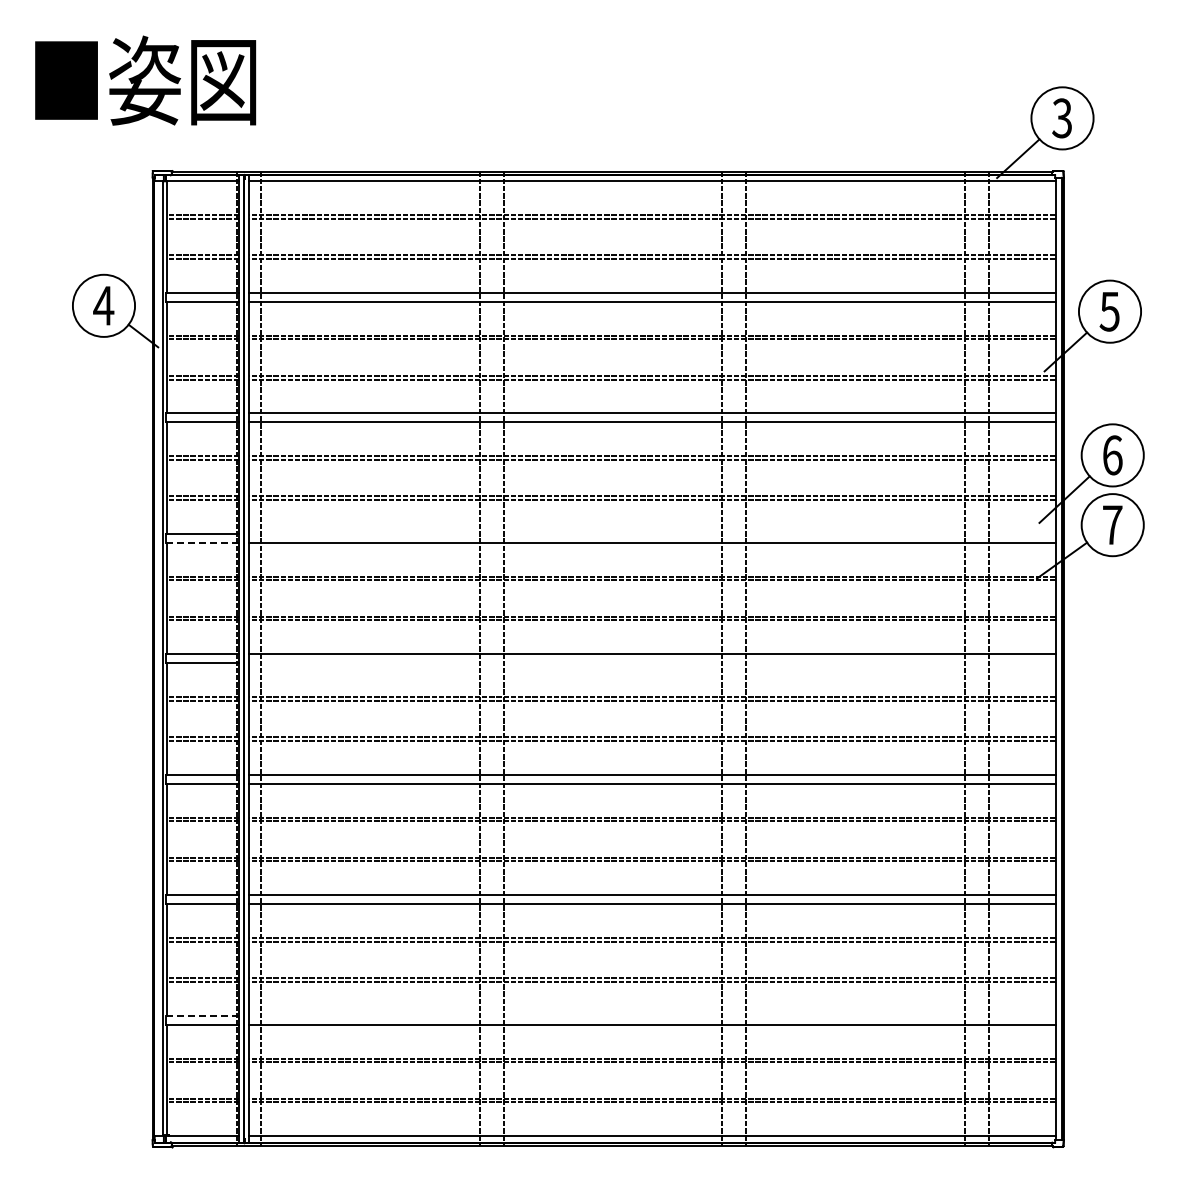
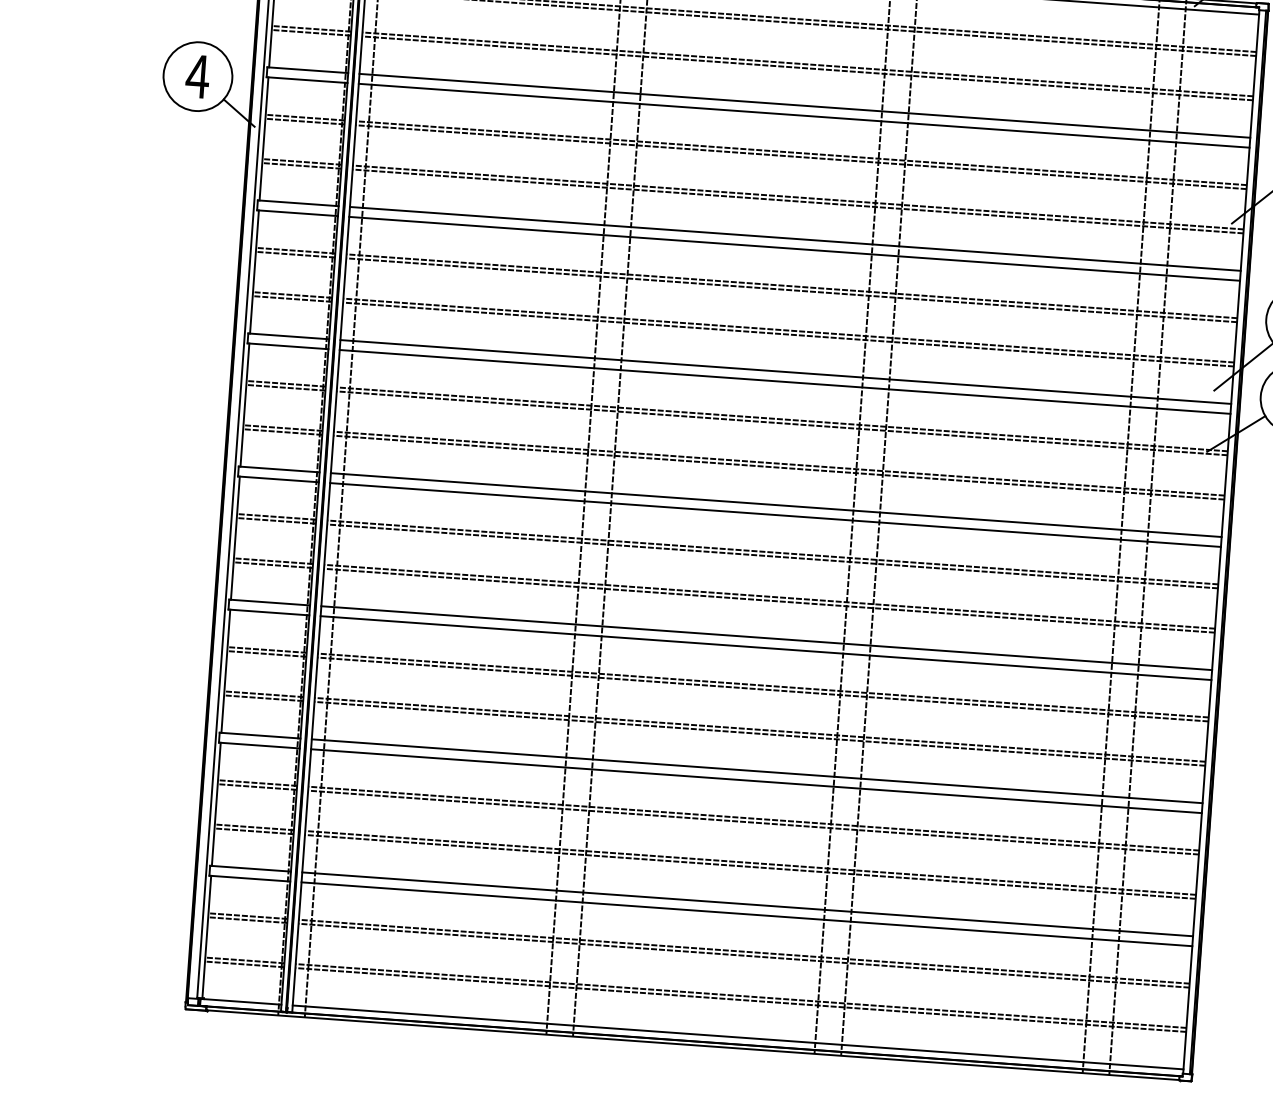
line: (652, 533) -> (785, 371), added
line: (202, 542) -> (288, 345), dashed -> solid
line: (652, 663) -> (775, 515), added
line: (202, 1015) -> (250, 868), dashed -> solid
line: (652, 1015) -> (747, 904), added

